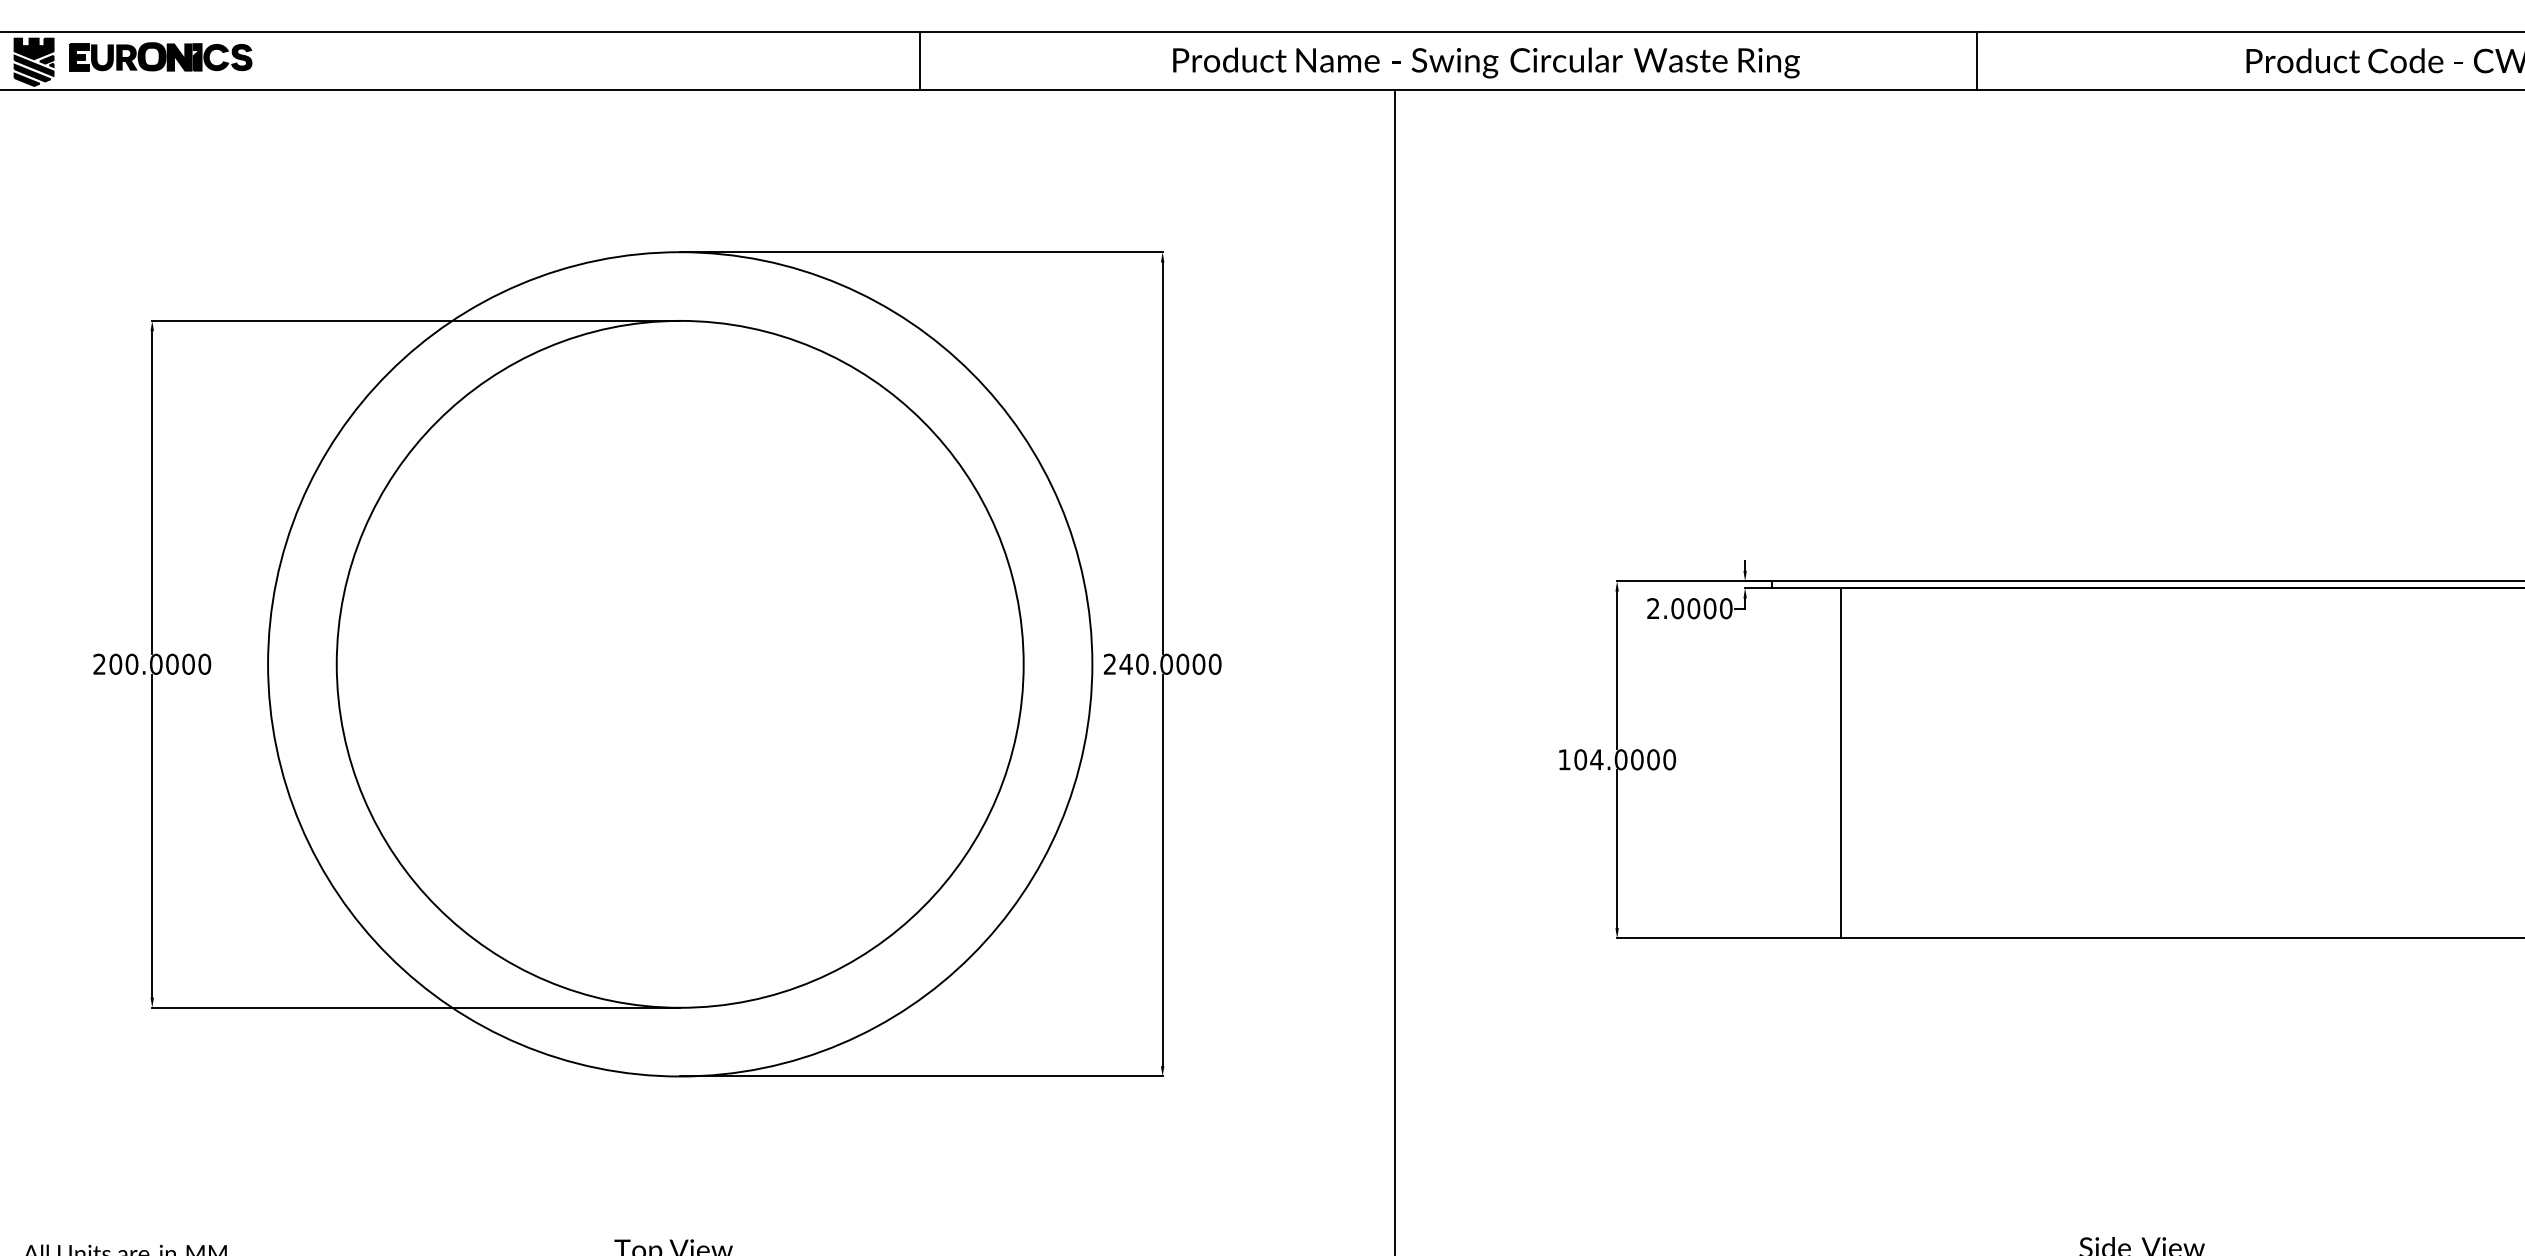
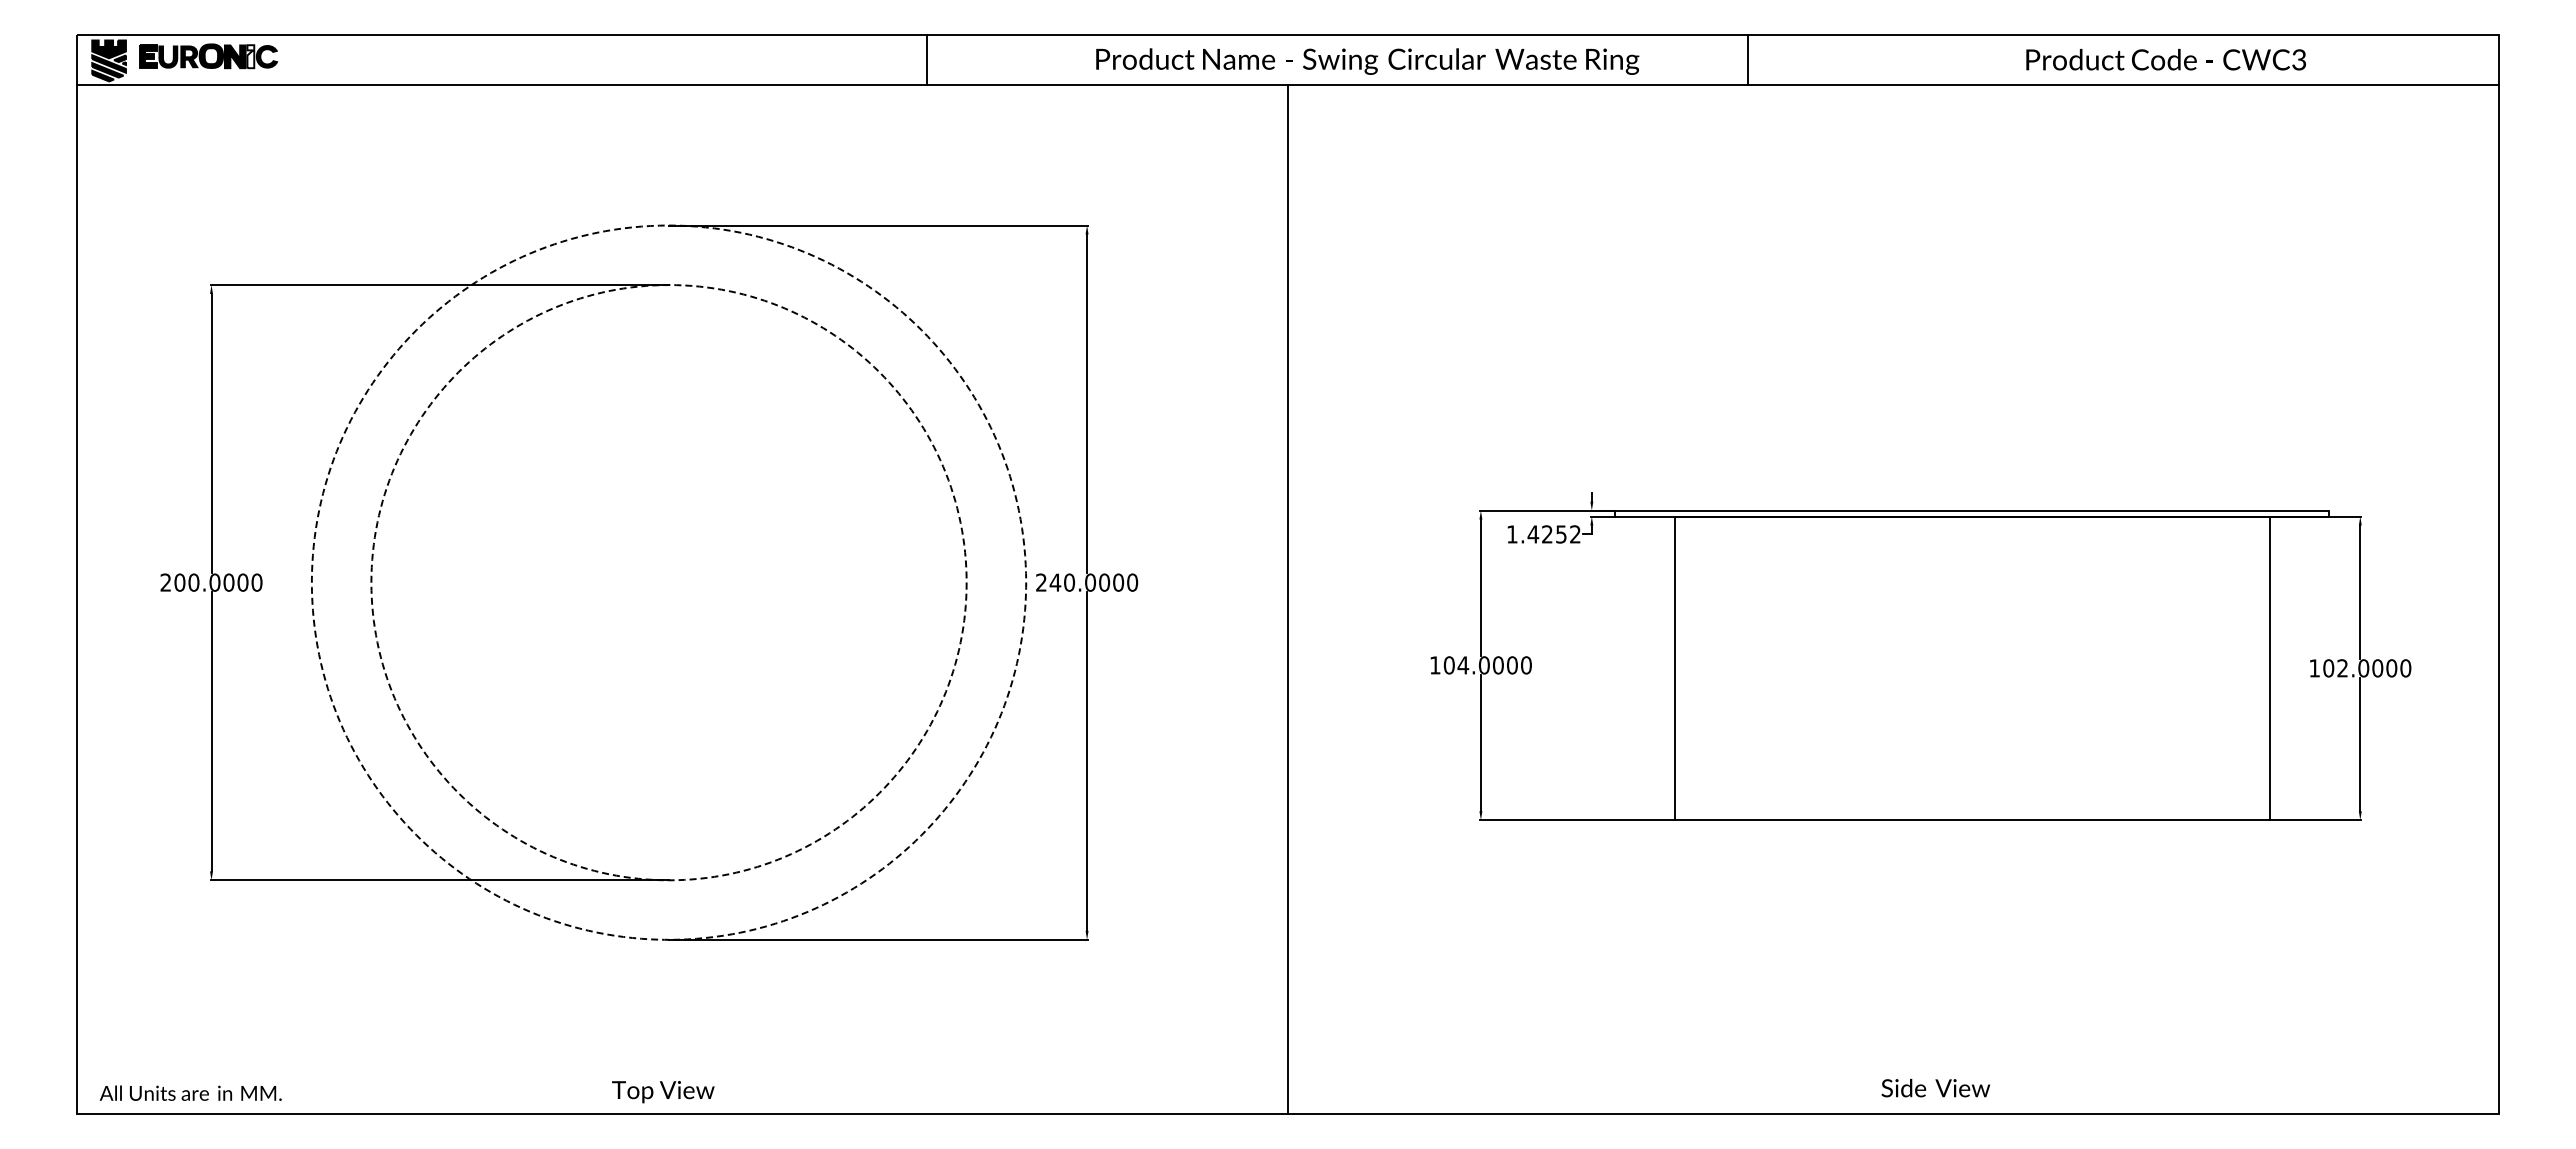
fill: (197, 57) -> (250, 56), removed
fill: (241, 57) -> (288, 56), removed
line: (919, 60) -> (926, 59), moved
line: (1976, 60) -> (1748, 59), moved
text: (1689, 608) -> (1543, 534), 2.0000 -> 1.4252
circle: (679, 664) -> (668, 582), solid -> dashed
circle: (679, 664) -> (668, 582), solid -> dashed

